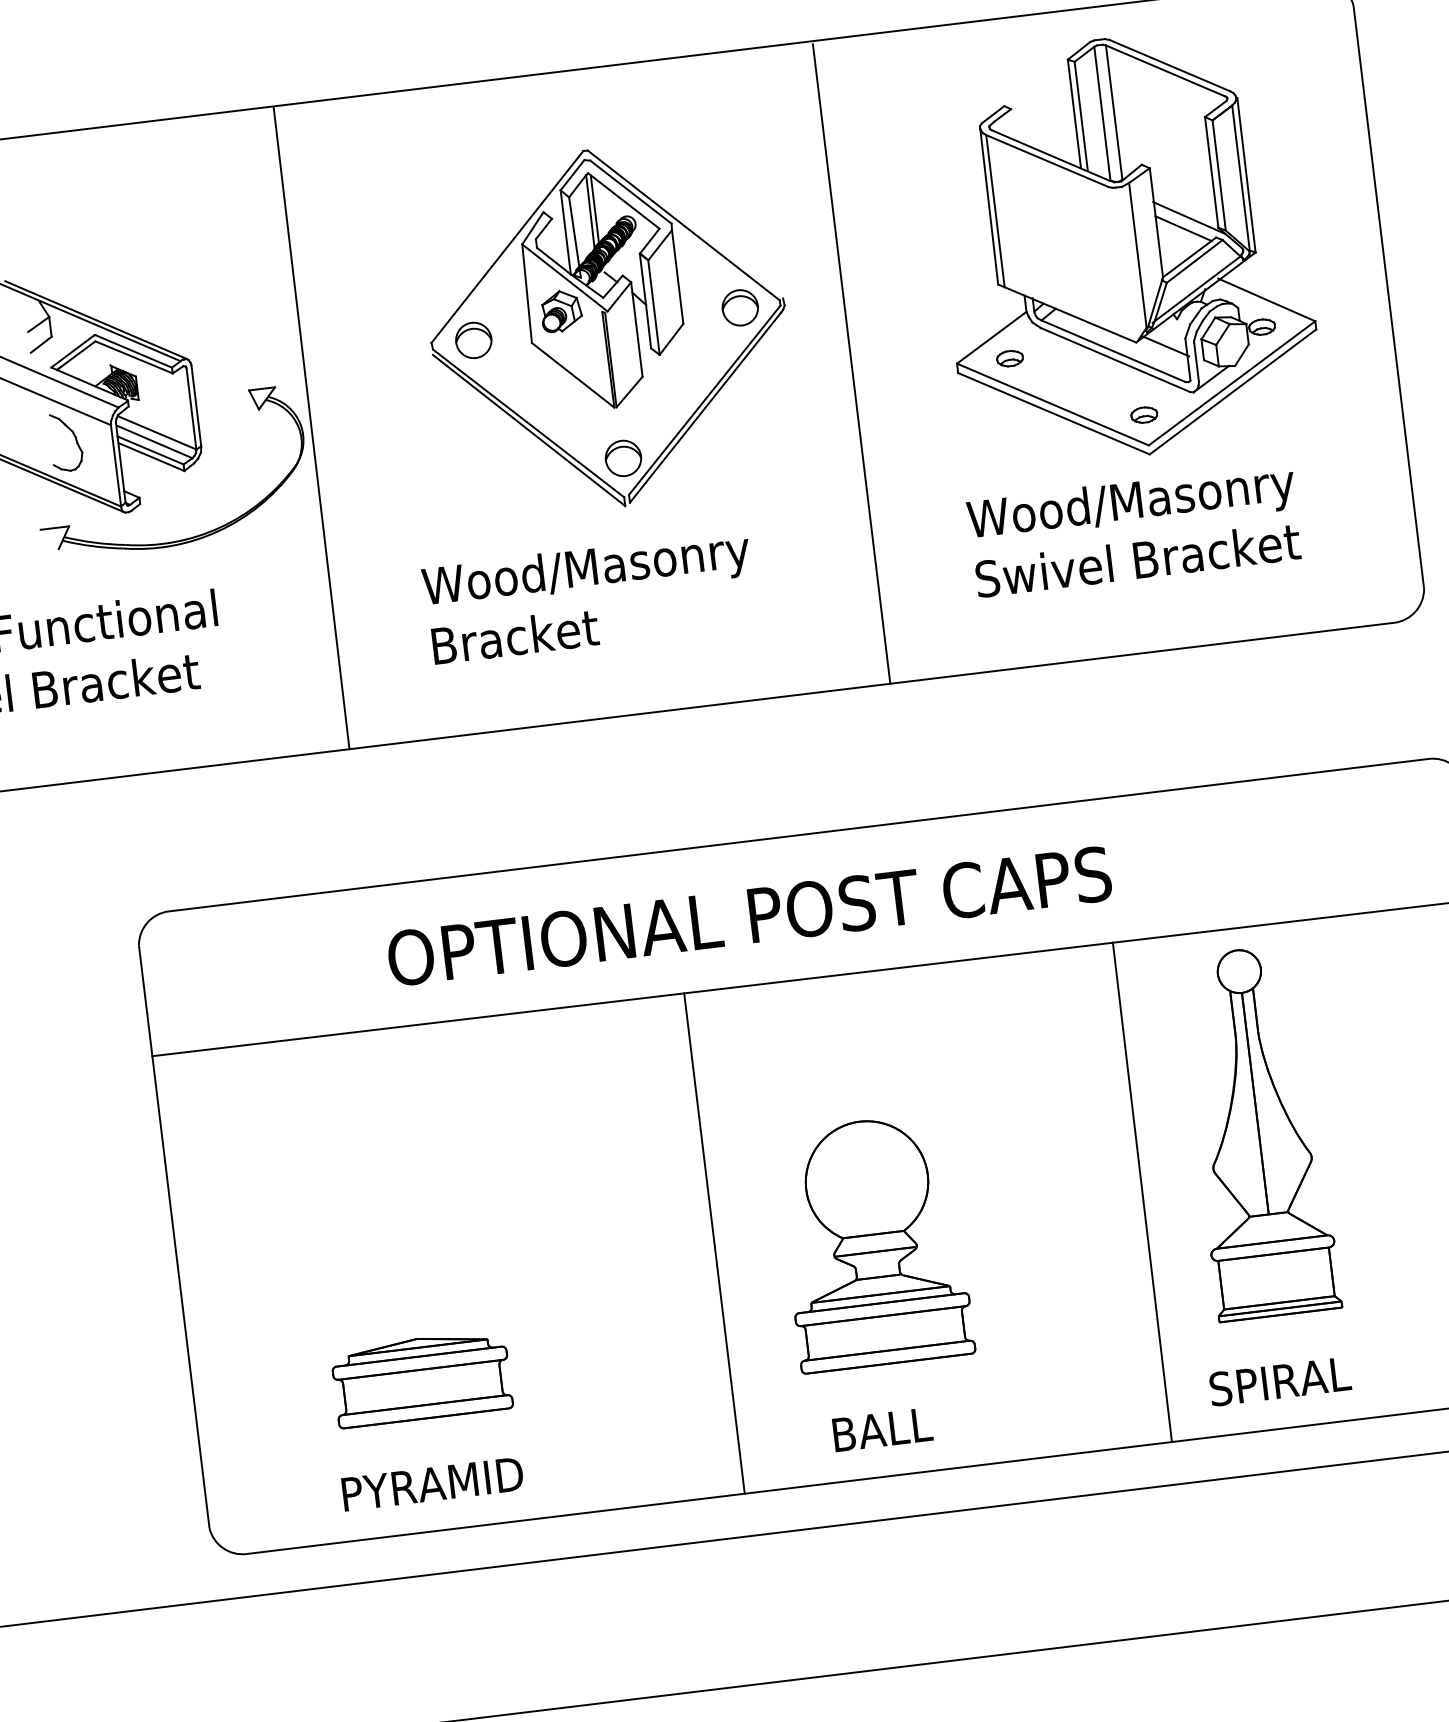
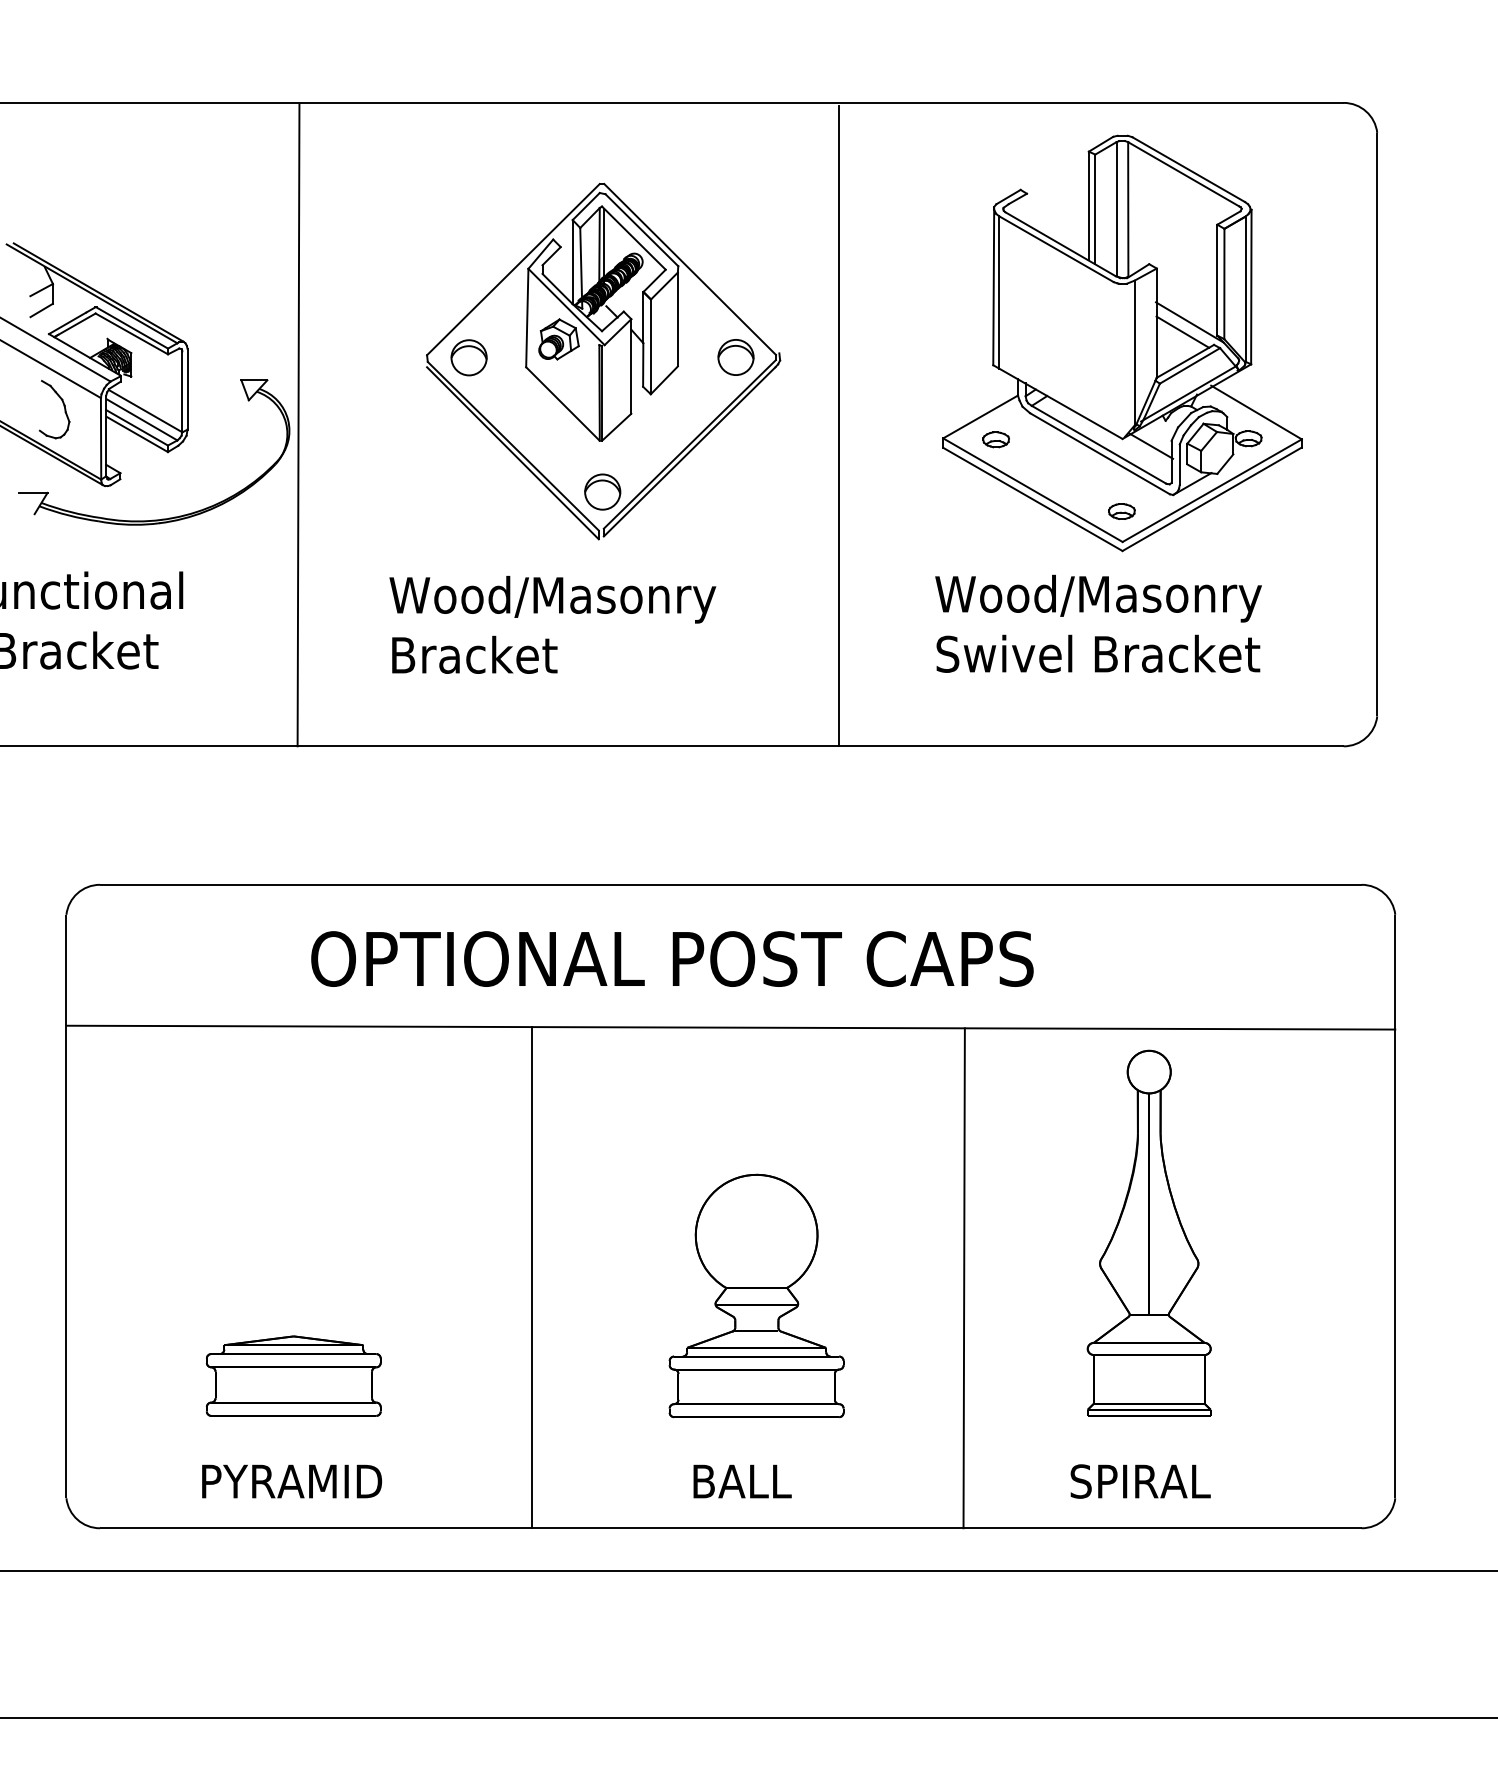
line: (1141, 1192) -> (963, 1278), moved
line: (714, 1243) -> (531, 1277), moved

